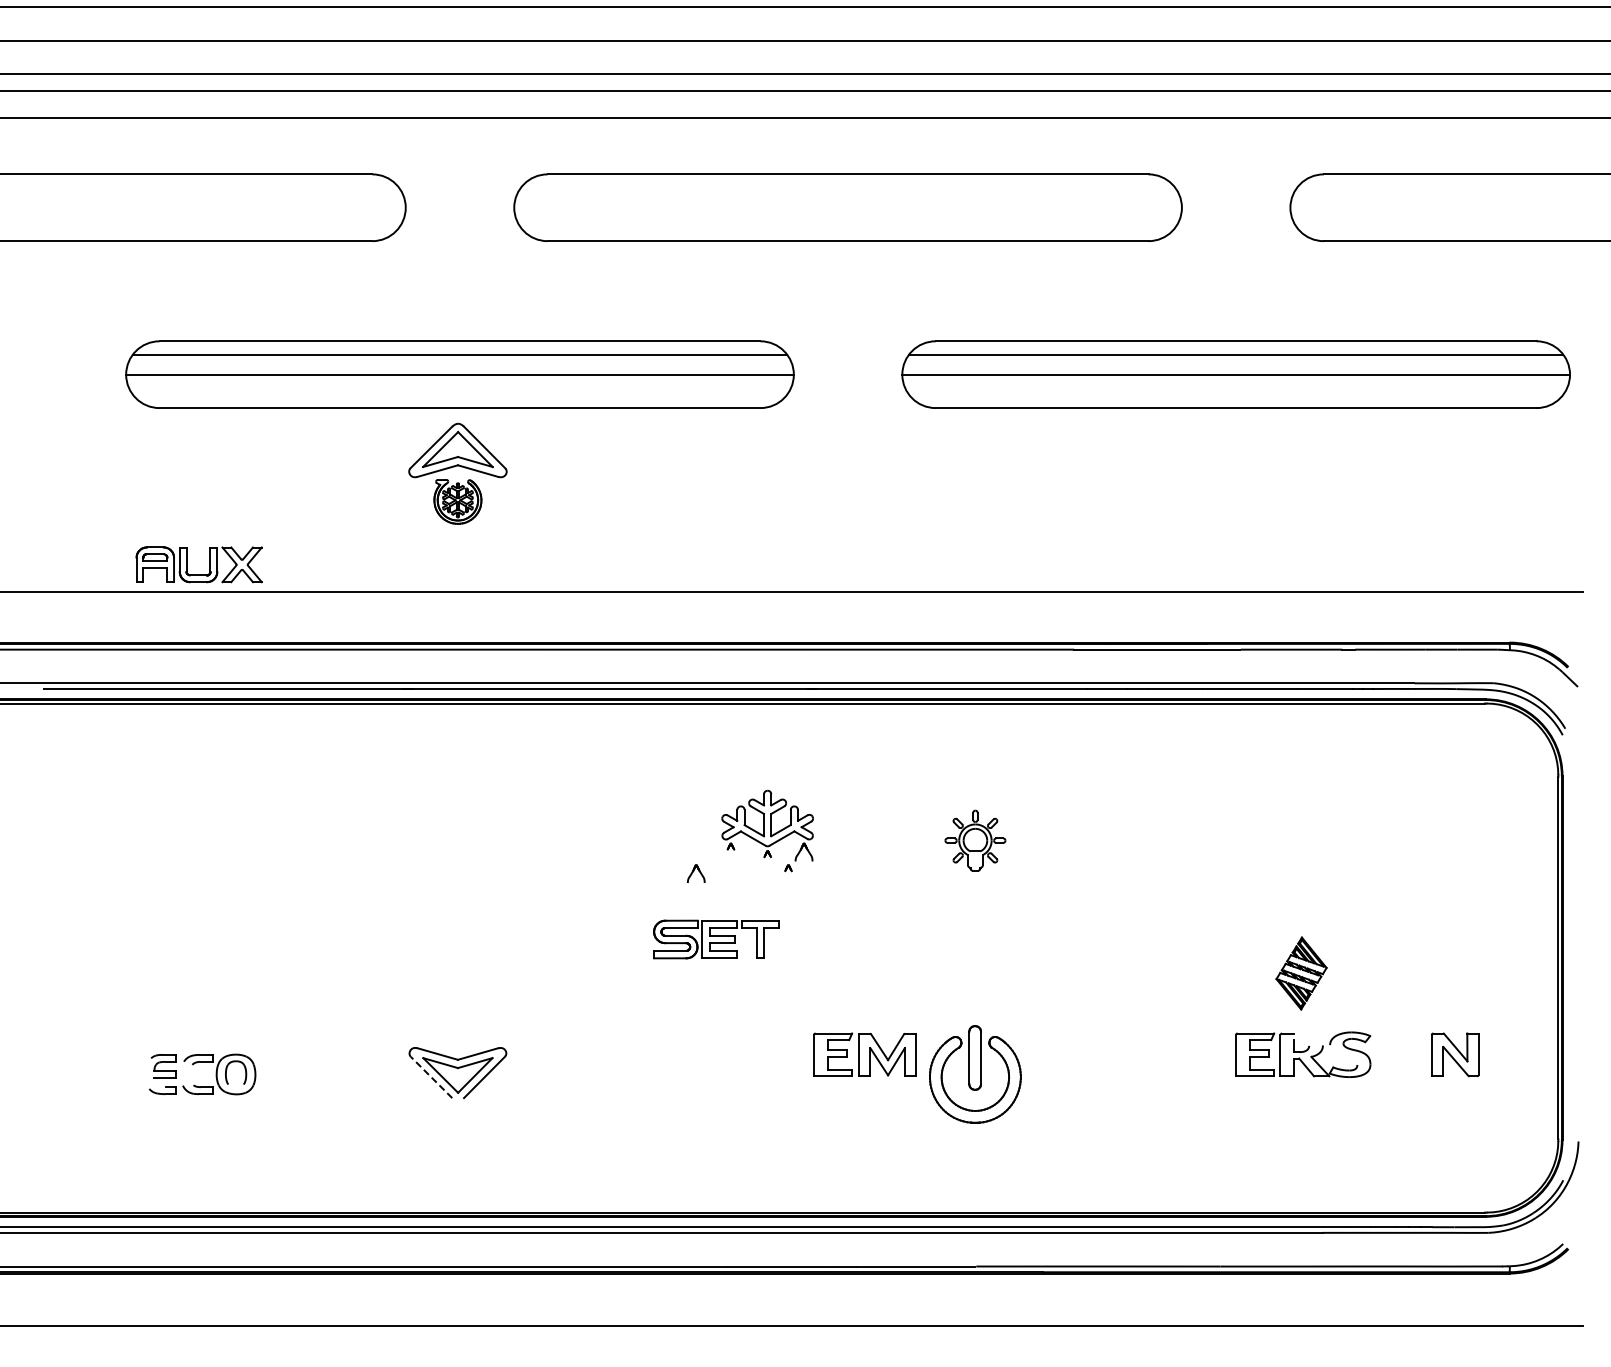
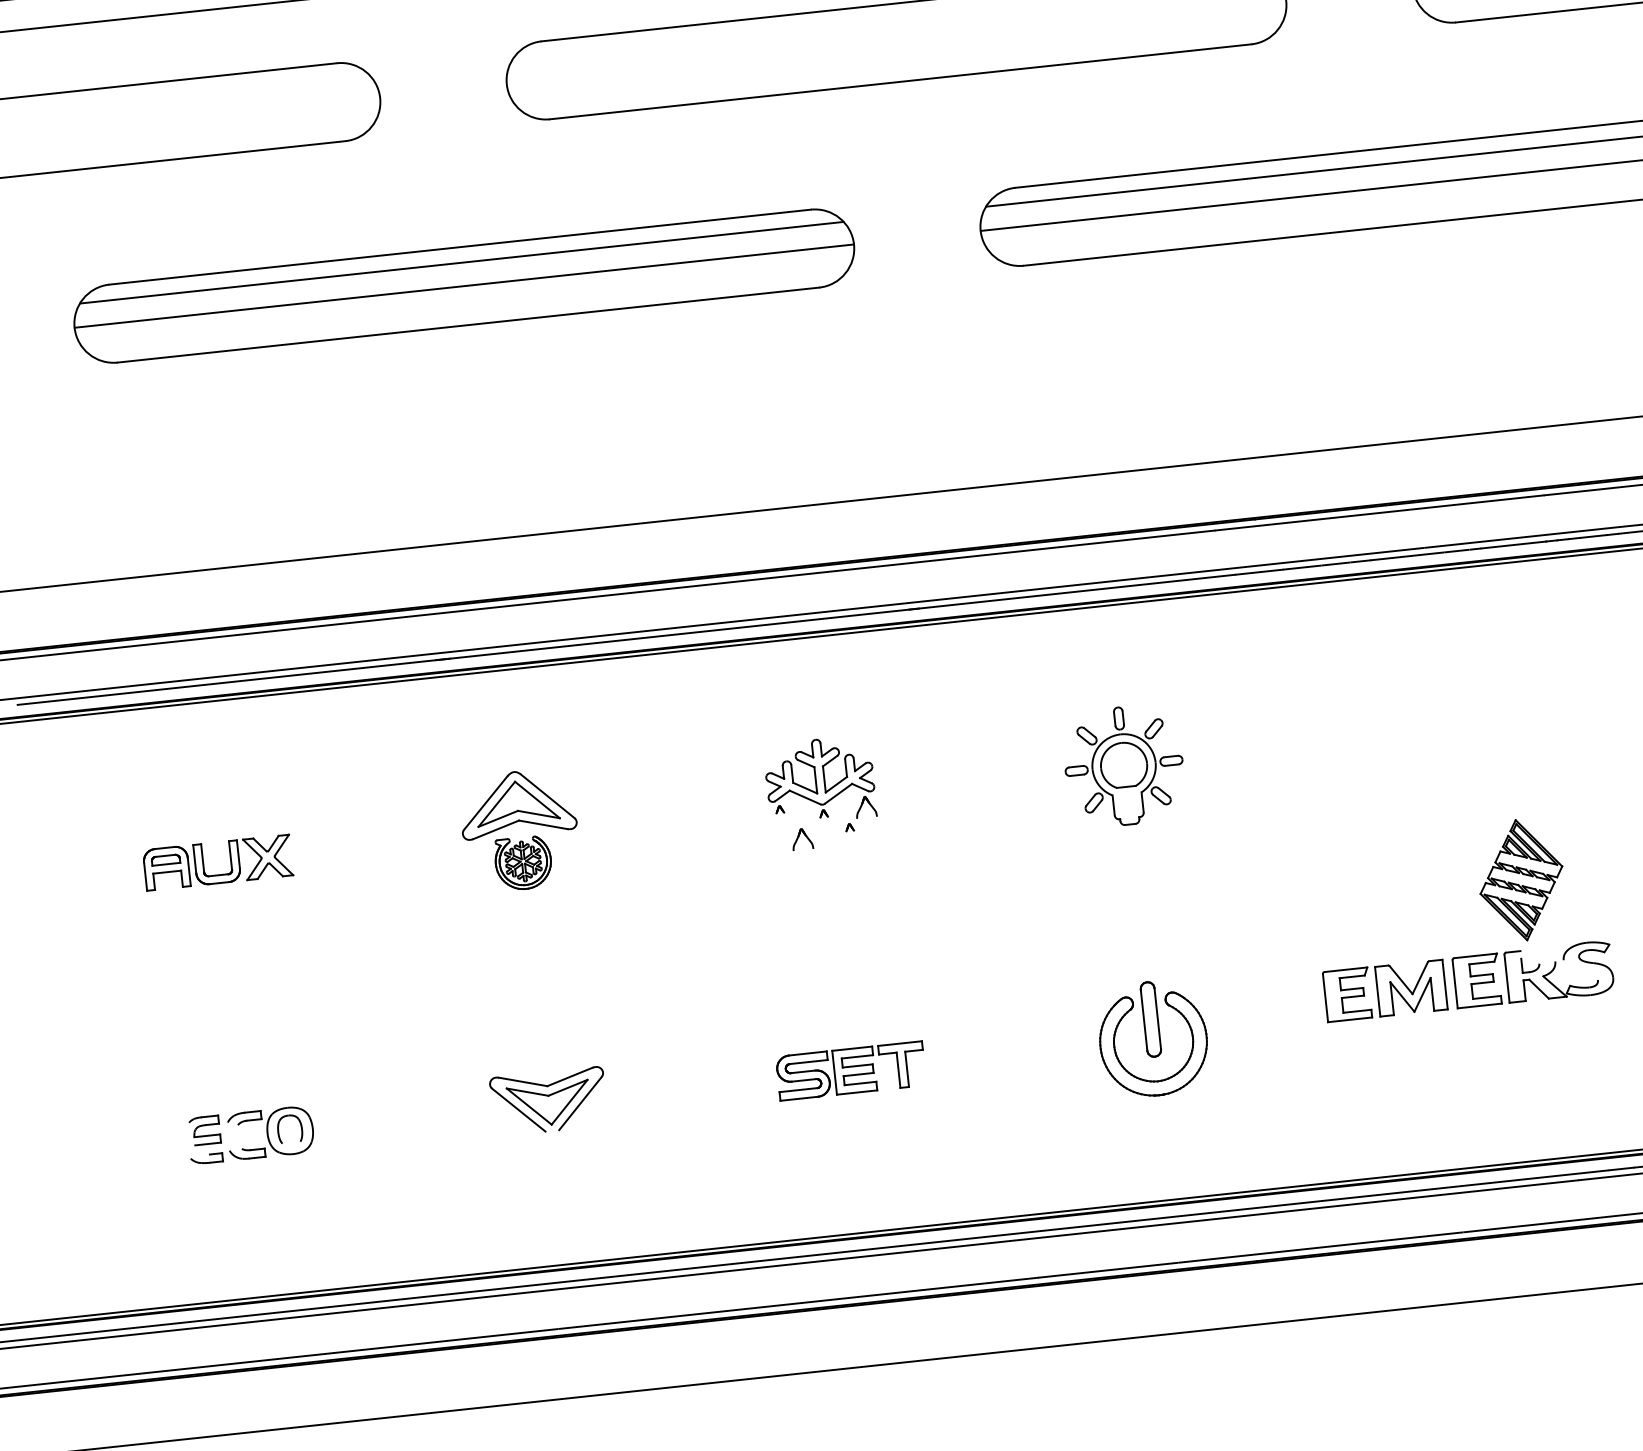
part: (454, 467) -> (515, 823), moved
part: (198, 574) -> (218, 874), moved
part: (767, 830) -> (820, 786), moved
part: (975, 840) -> (1124, 765), size x1.67
part: (716, 939) -> (851, 1071), moved
part: (1301, 973) -> (1521, 880), size x1.43
part: (864, 1054) -> (1384, 990), moved
line: (431, 1077) -> (518, 1110), dashed -> solid

